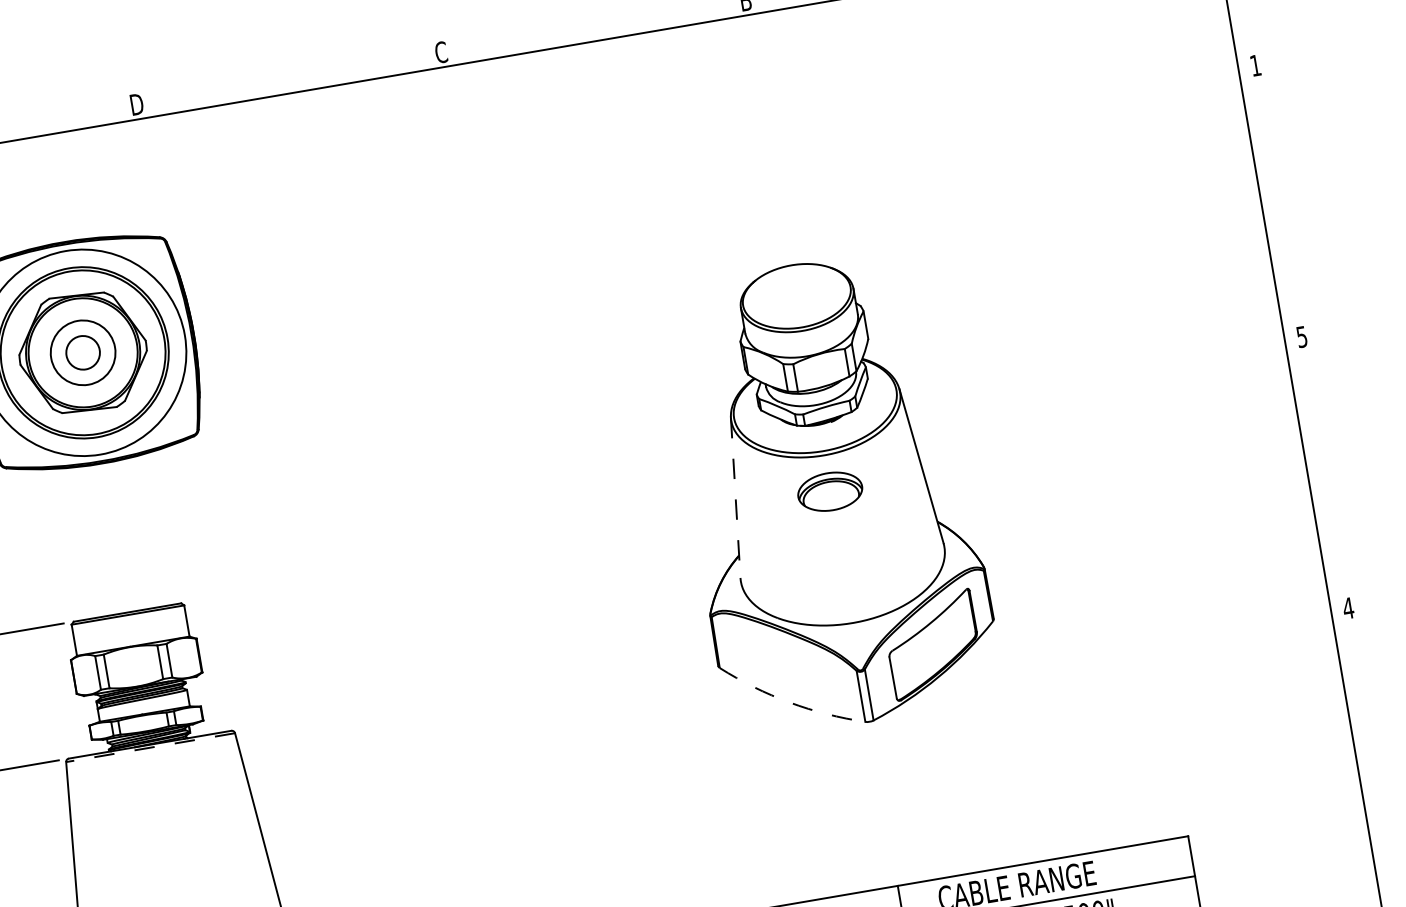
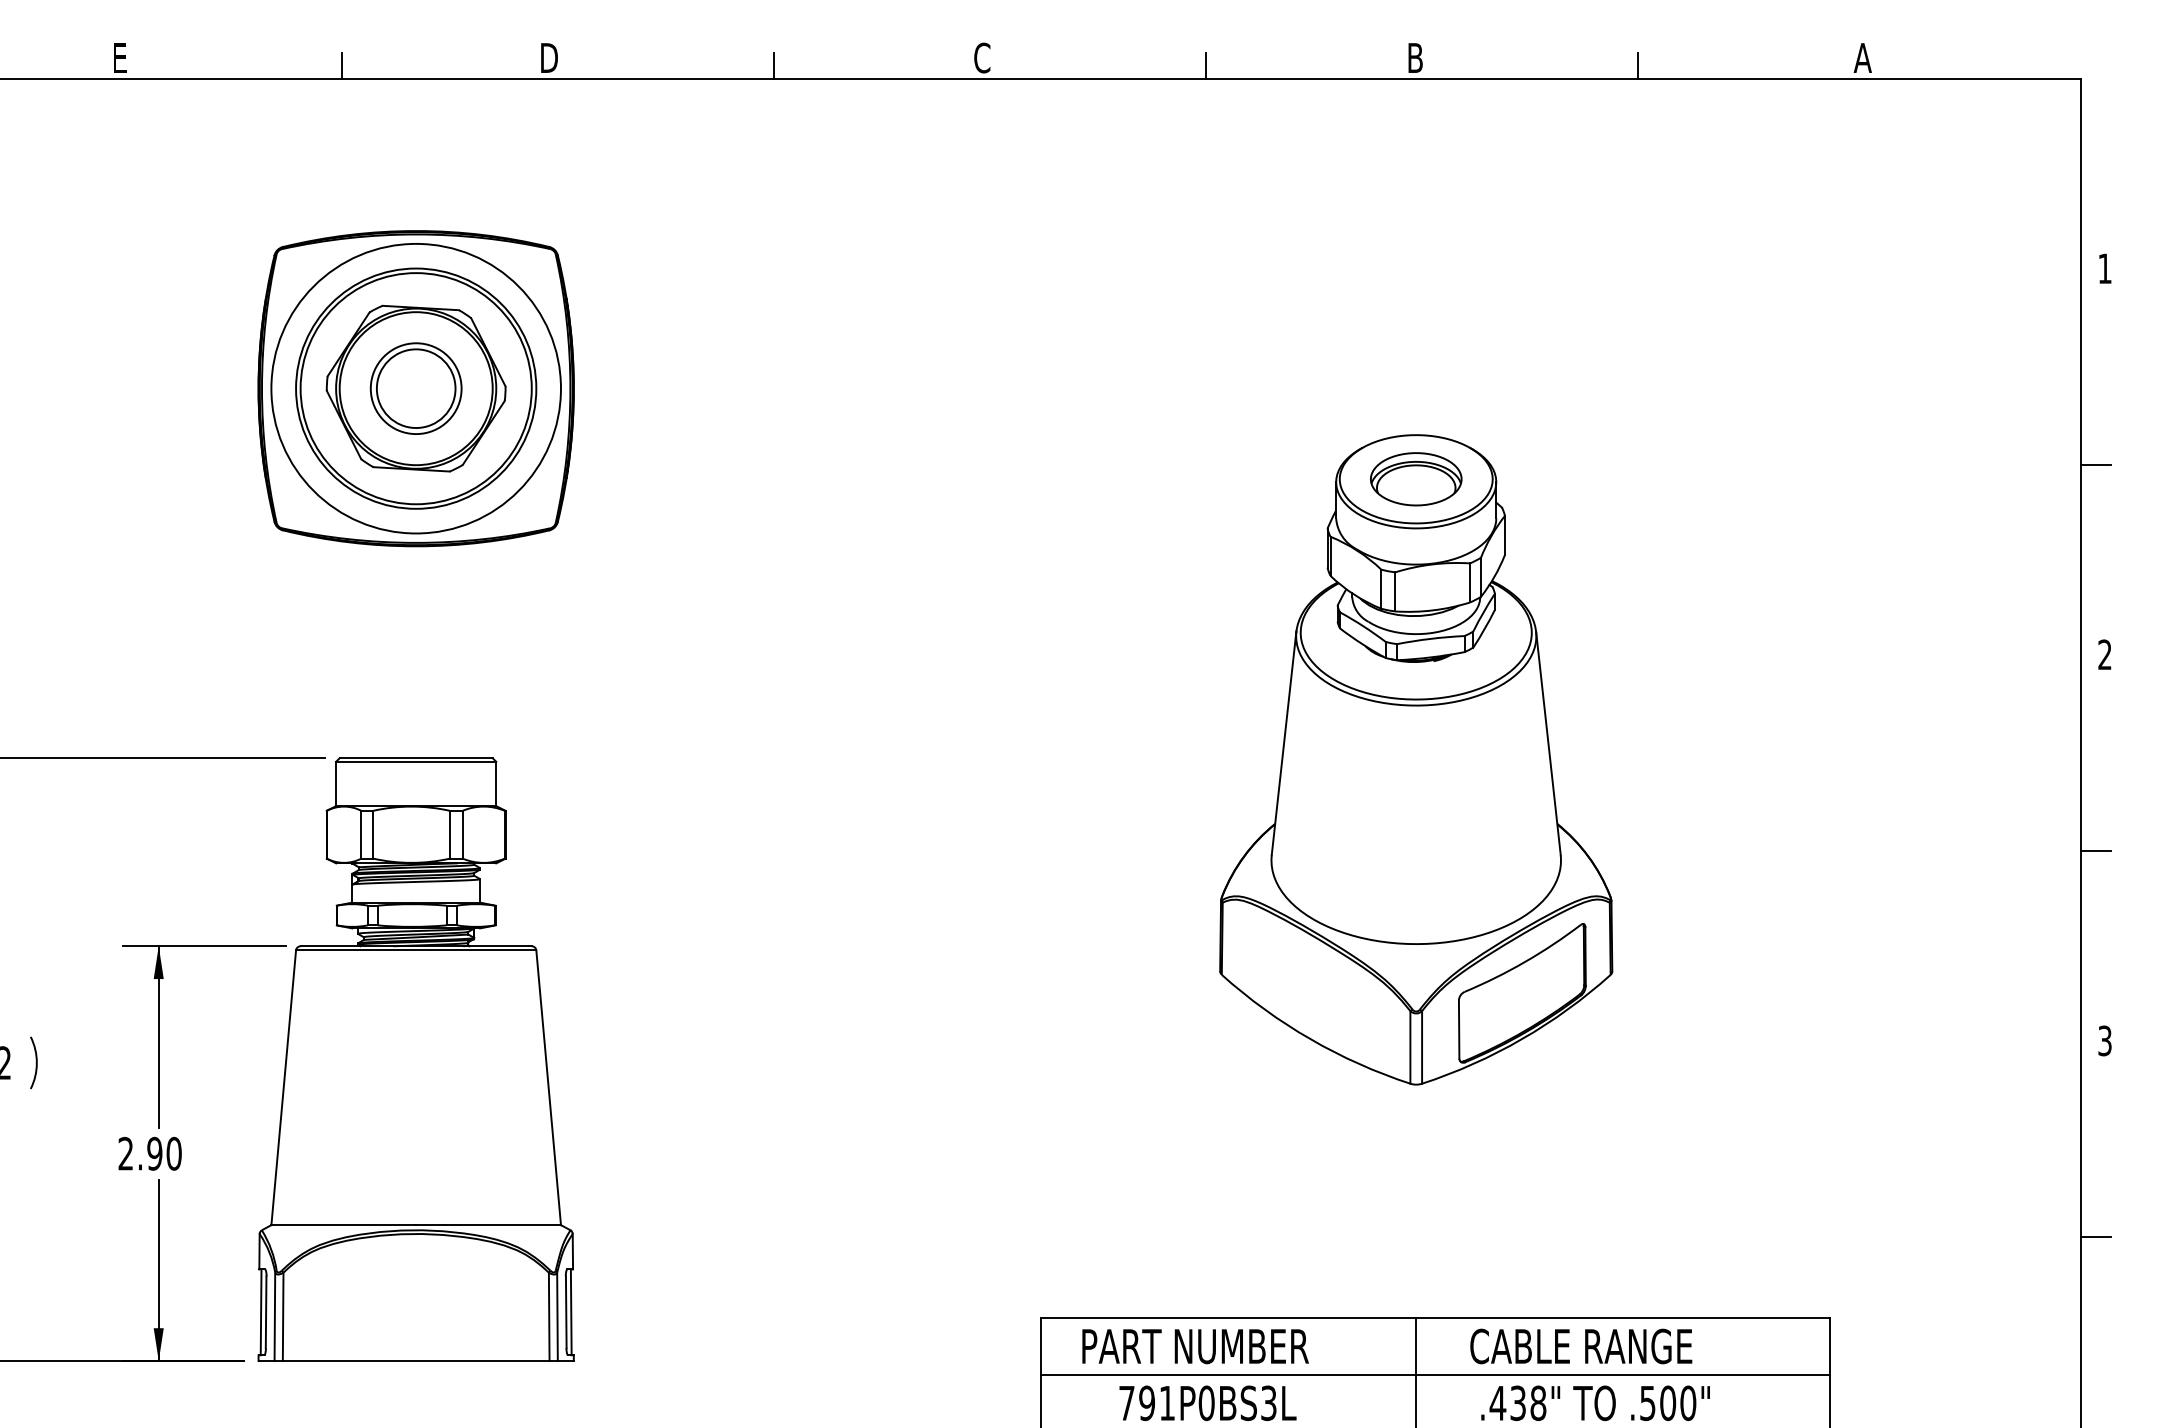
line: (599, 30) -> (1206, 65), added
line: (296, 82) -> (774, 65), added
line: (1272, 205) -> (2095, 465), added
text: (1301, 336) -> (2104, 654), 5 -> 2
circle: (82, 352) -> (415, 388), size x1.67
line: (1318, 476) -> (2095, 851), added
part: (830, 491) -> (1416, 479), moved
line: (735, 498) -> (1283, 744), dashed -> solid
text: (1347, 608) -> (2104, 1040), 4 -> 3
arc: (789, 702) -> (1310, 1039), dashed -> solid
line: (150, 747) -> (415, 950), dashed -> solid
line: (1365, 747) -> (2095, 1237), added

